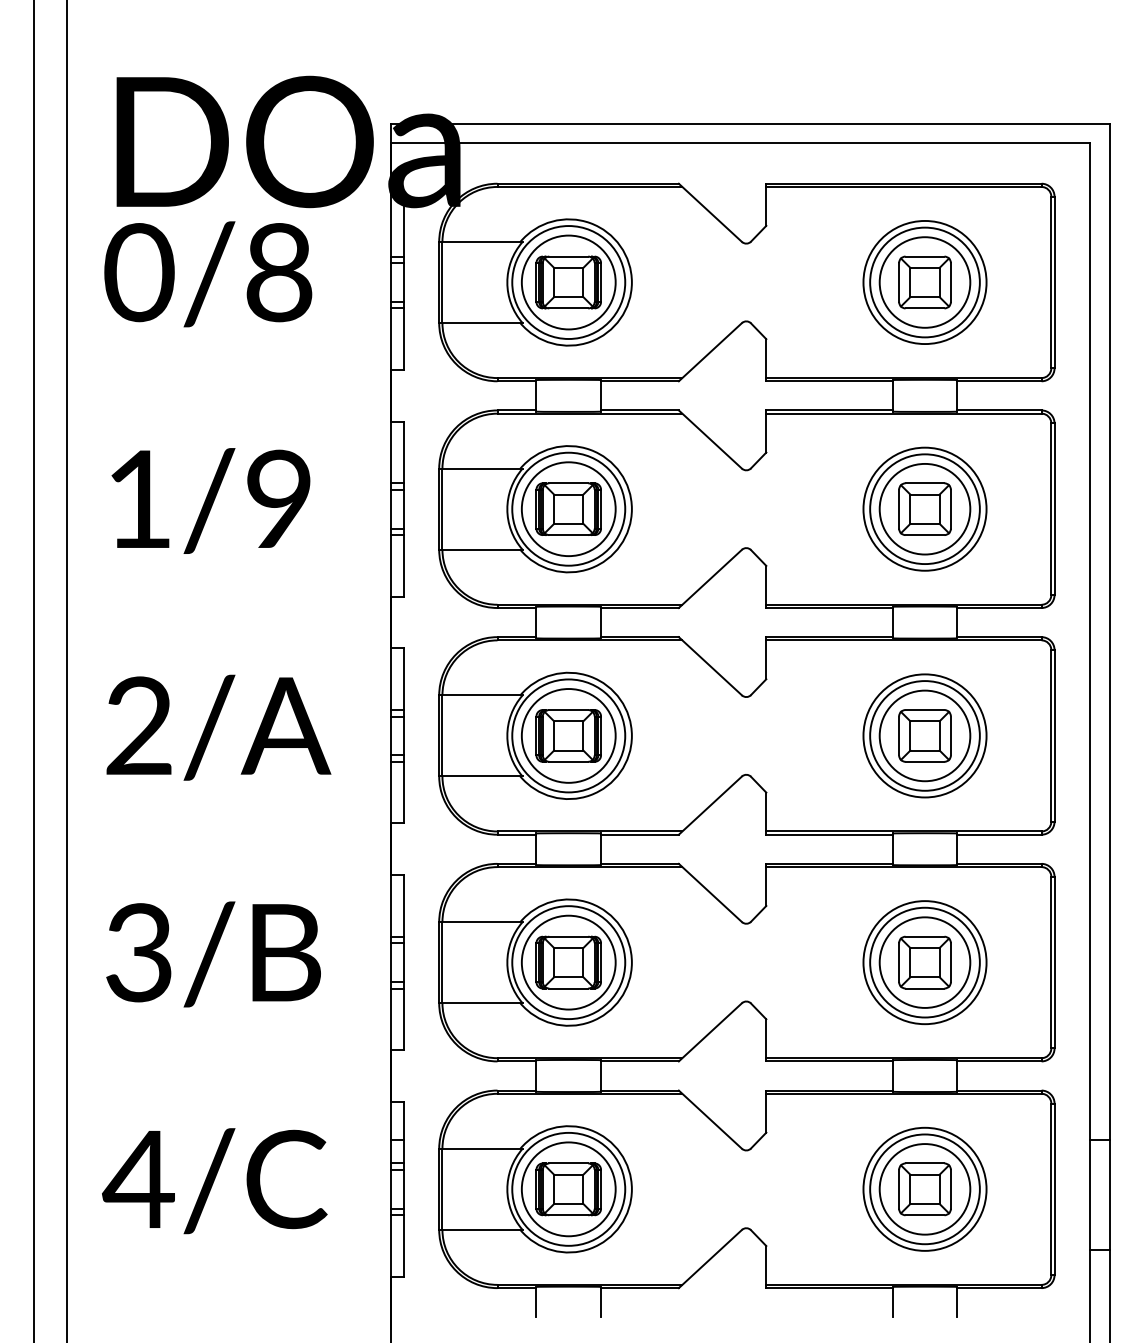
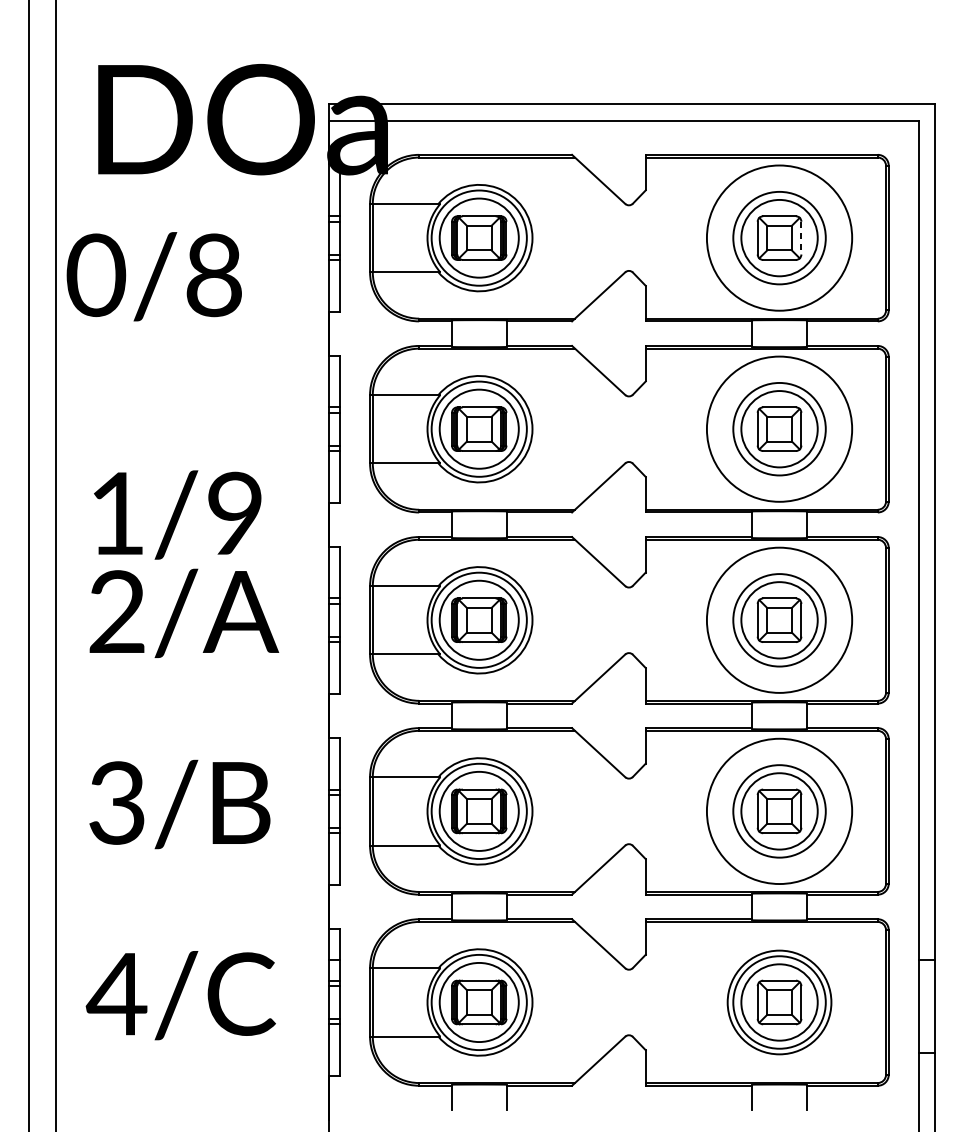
text: (208, 274) -> (154, 276), moved
circle: (924, 282) -> (779, 238), size x1.4
line: (950, 283) -> (801, 238), solid -> dashed
text: (210, 500) -> (177, 514), moved
circle: (924, 508) -> (779, 428), size x1.4
circle: (924, 735) -> (779, 619), size x1.4
circle: (924, 962) -> (779, 811), size x1.4

